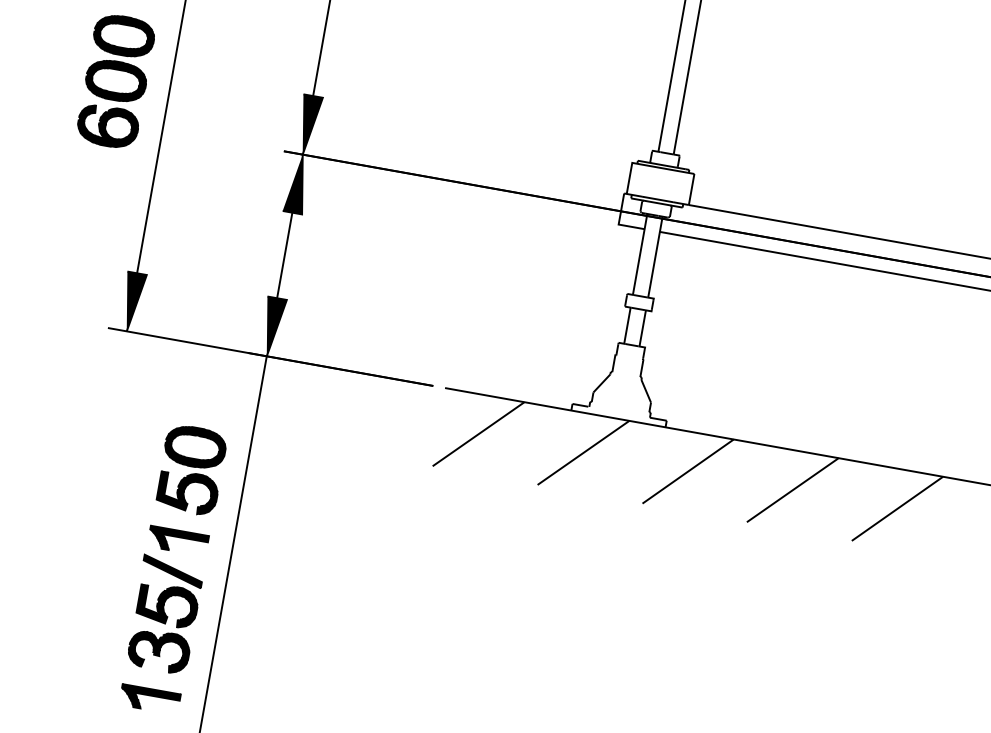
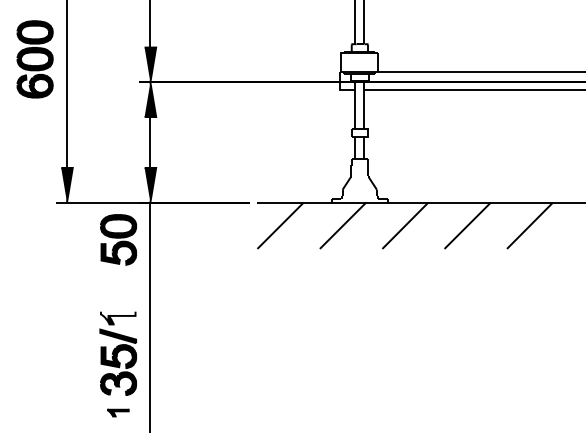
part: (191, 469) -> (118, 239), moved
fill: (177, 537) -> (117, 316), removed
part: (150, 699) -> (118, 412), size x0.6

